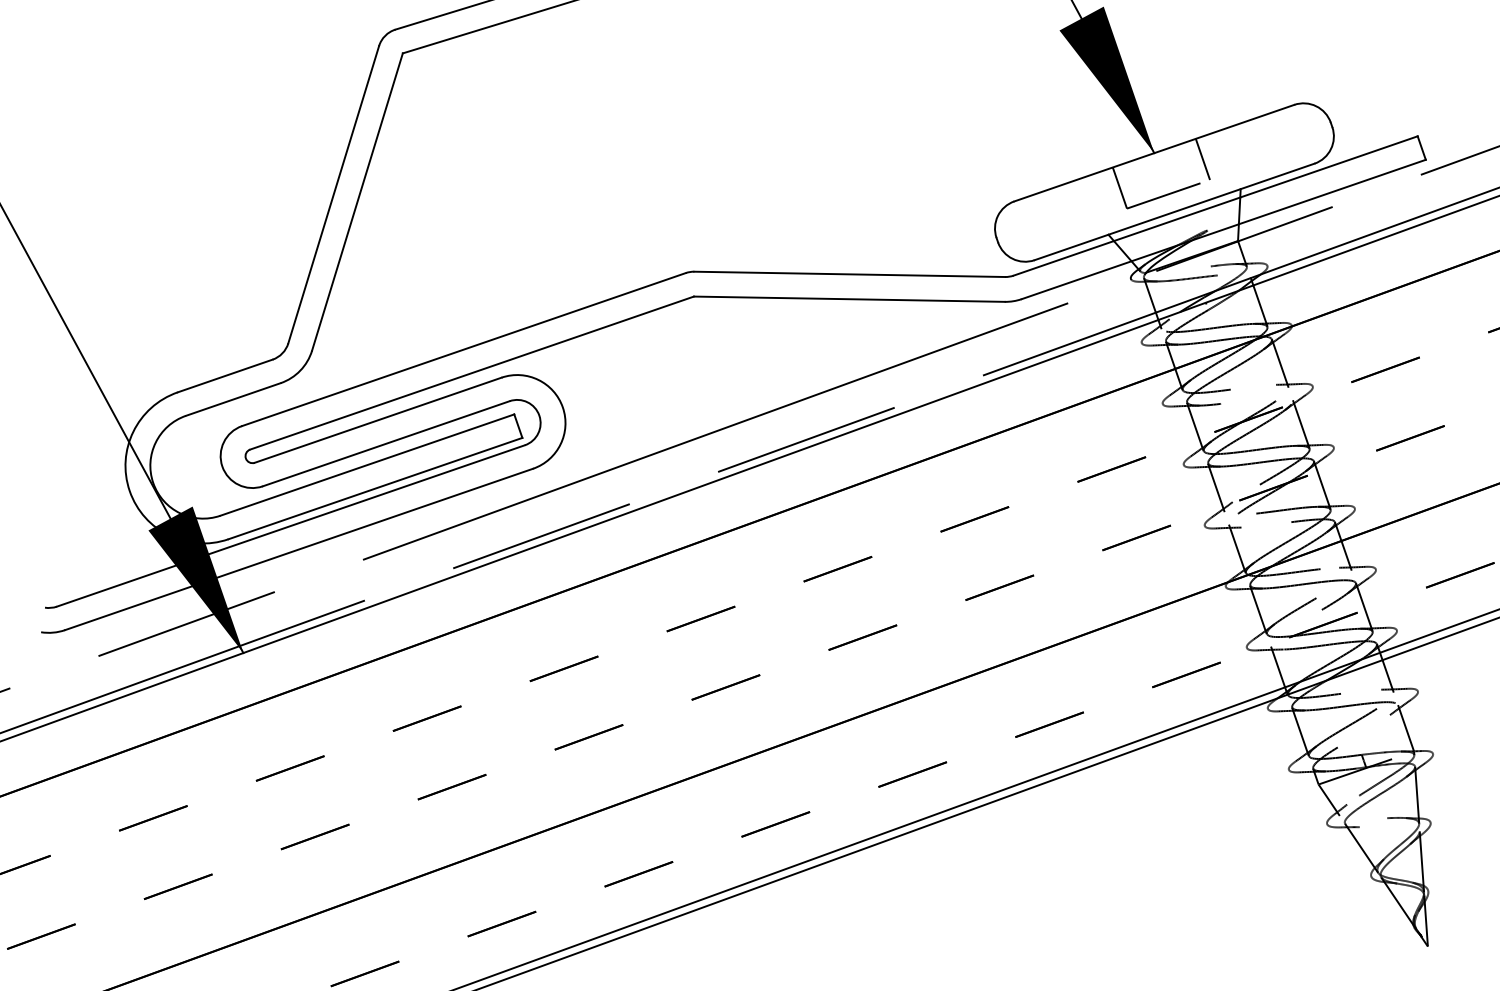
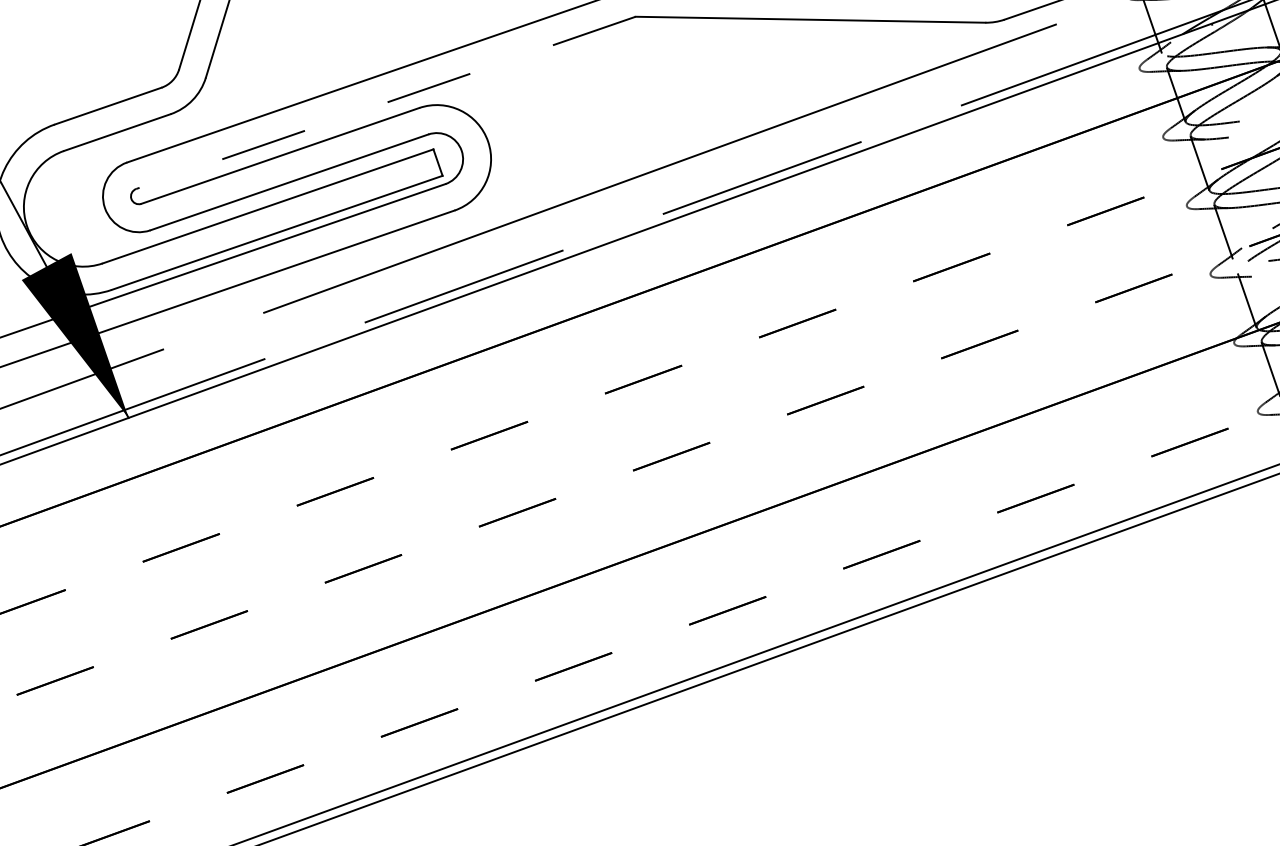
line: (472, 373) -> (386, 103), solid -> dashed

